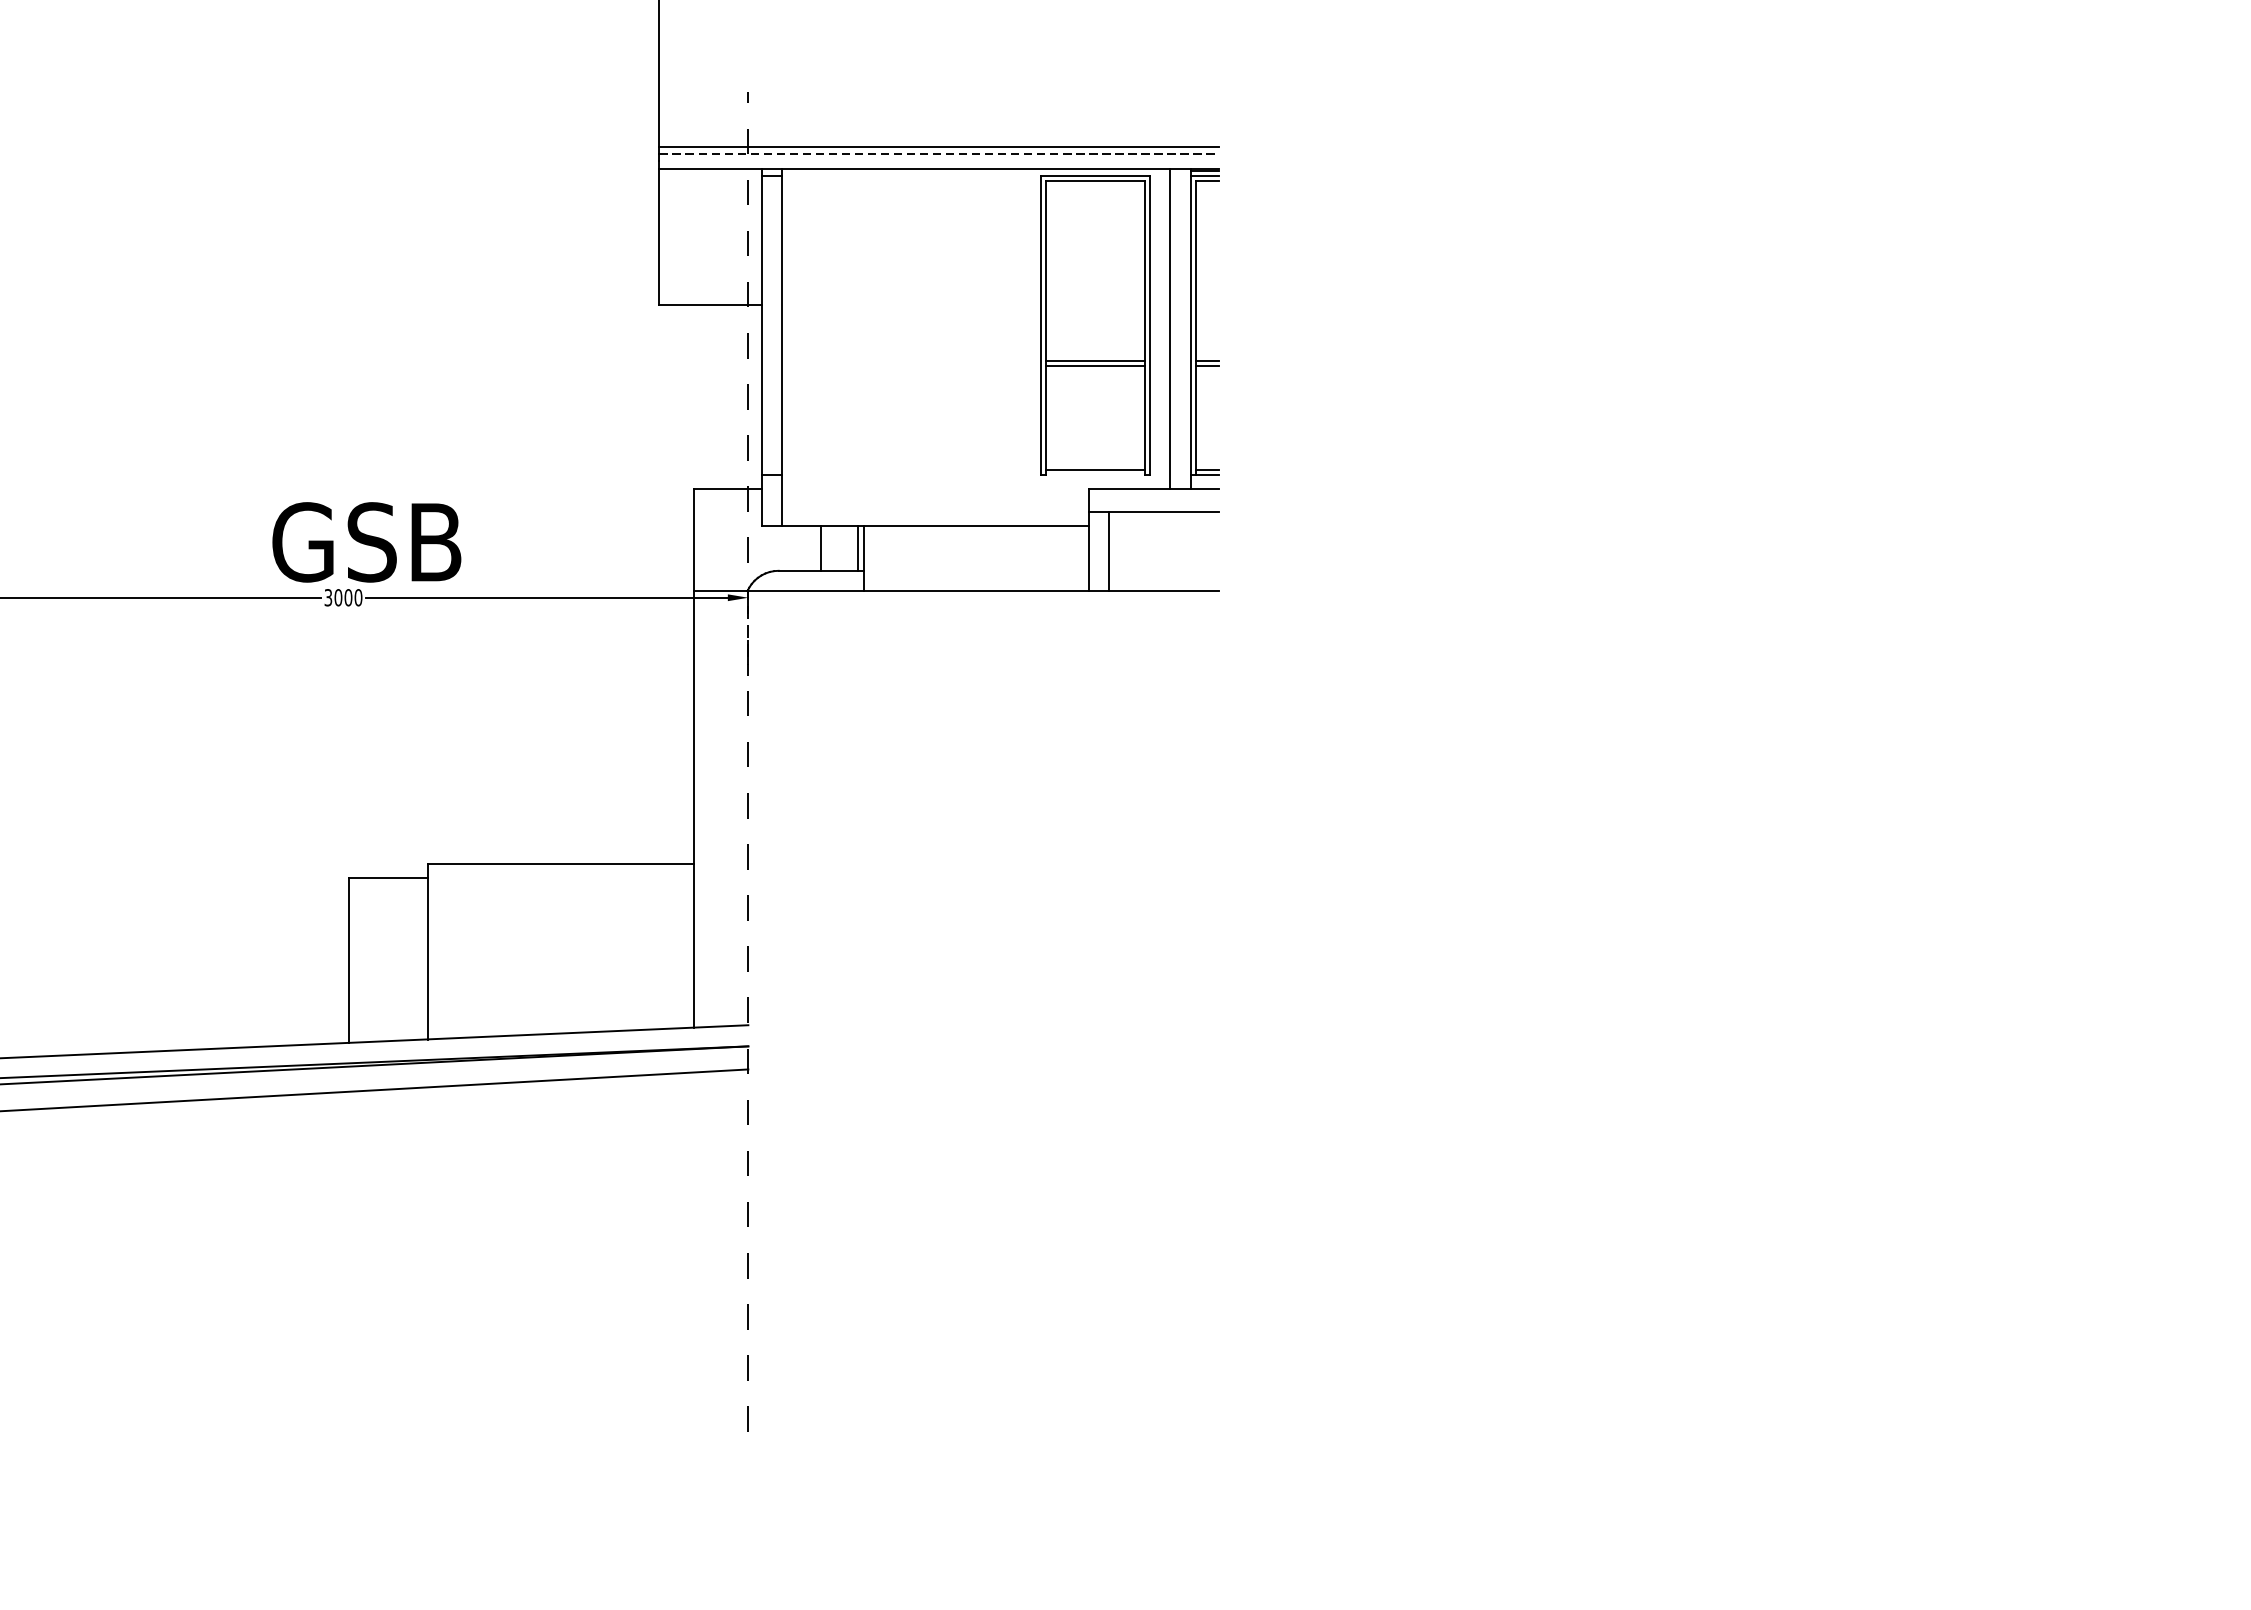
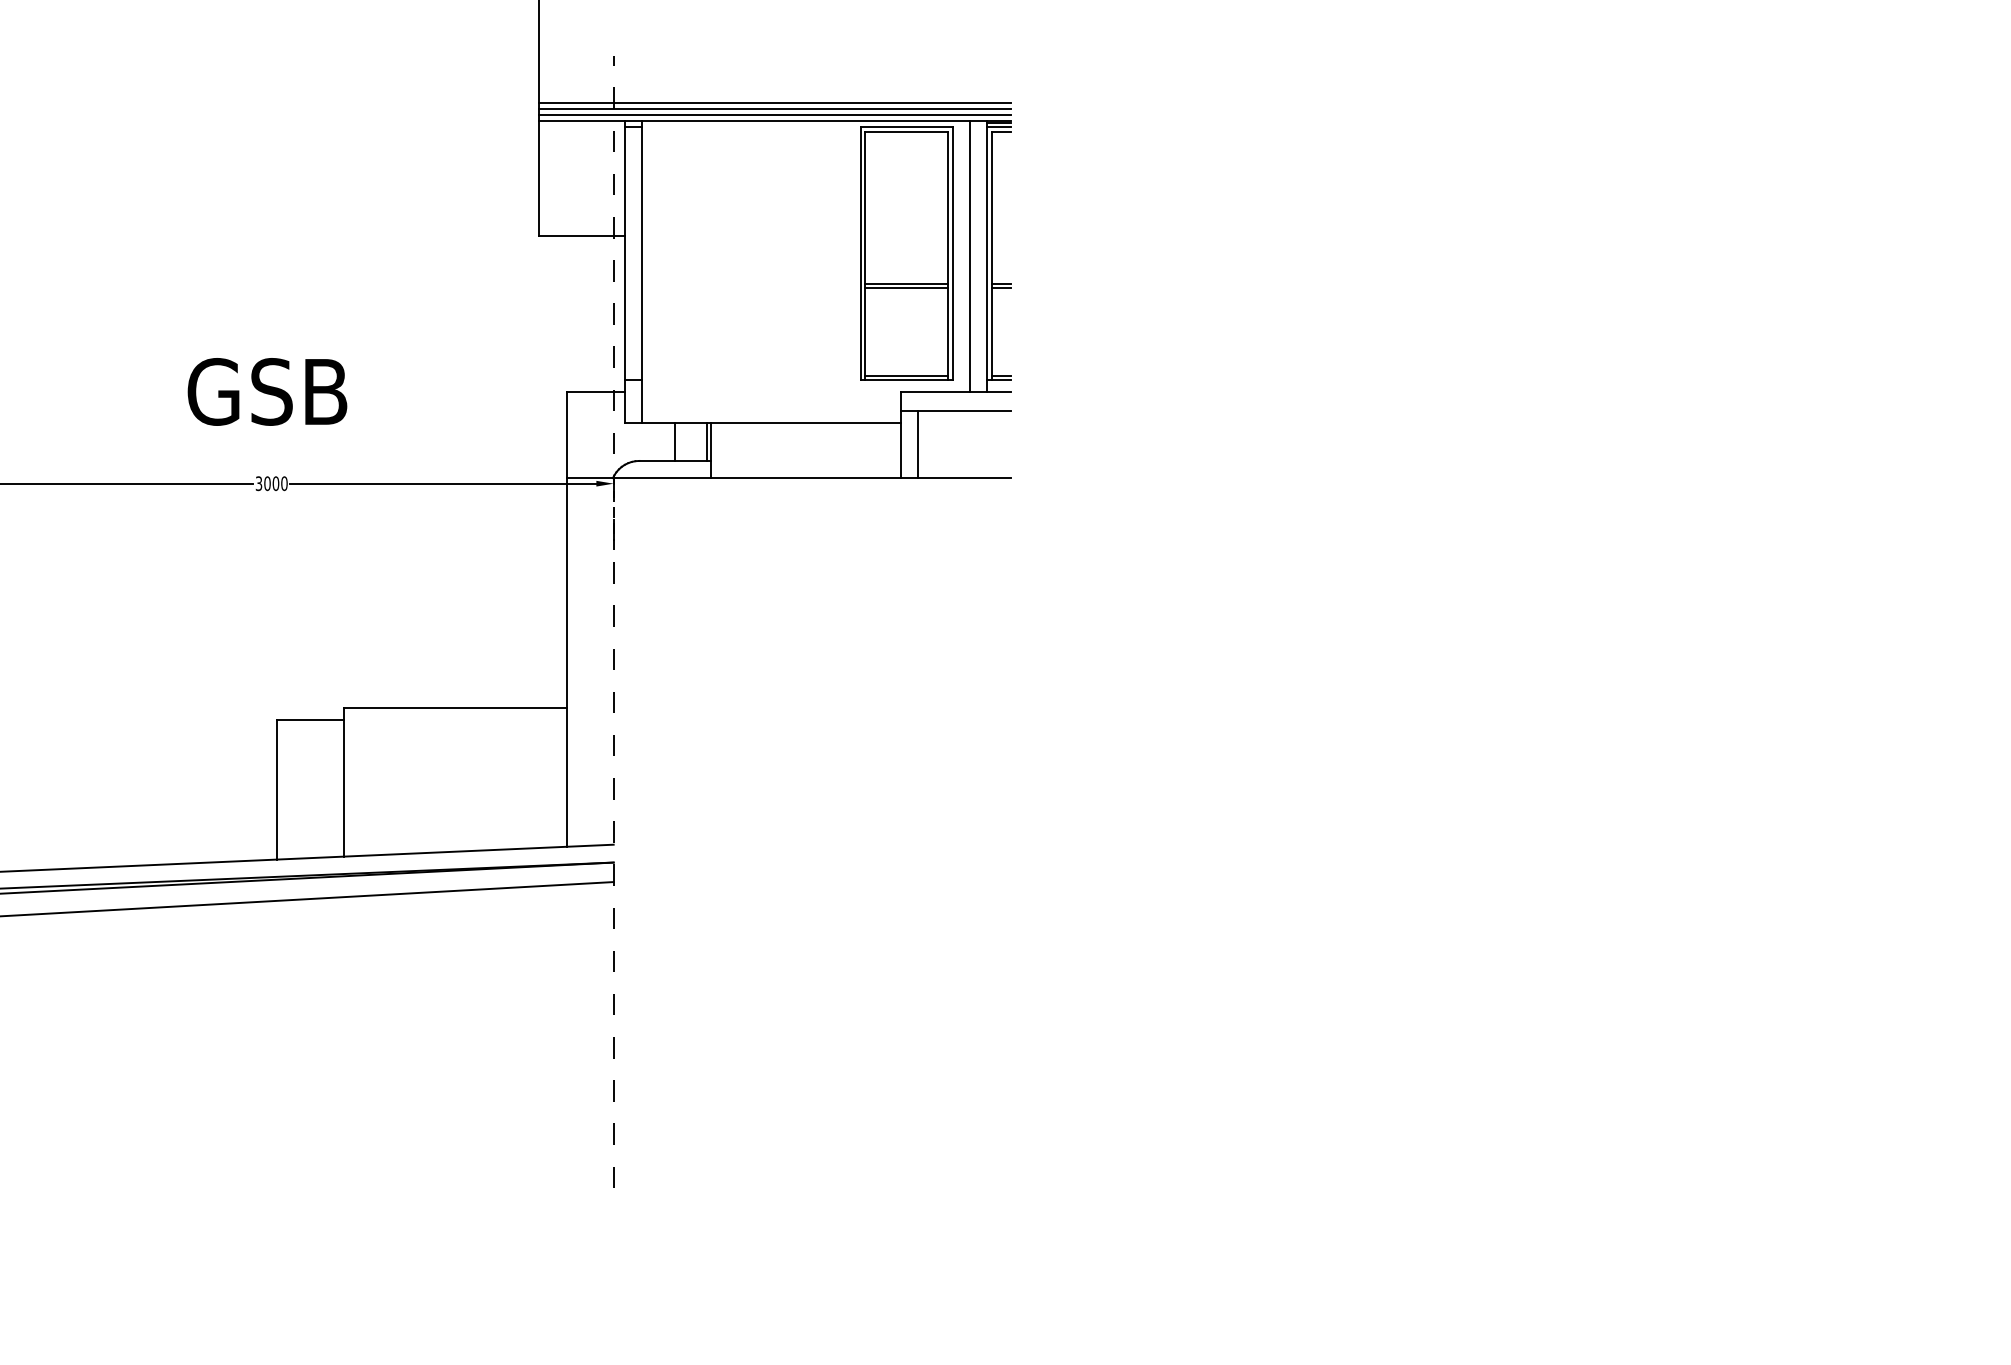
line: (939, 154) -> (775, 109), dashed -> solid
line: (938, 161) -> (774, 115), added
line: (1095, 475) -> (906, 380), added
text: (366, 541) -> (267, 391), moved

